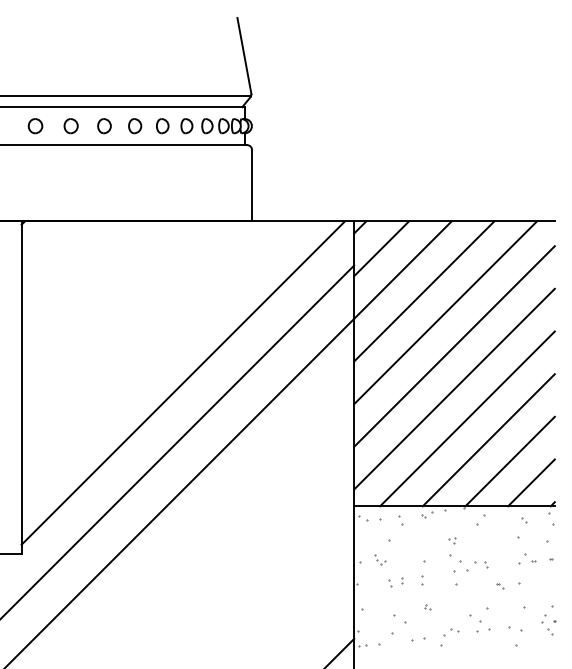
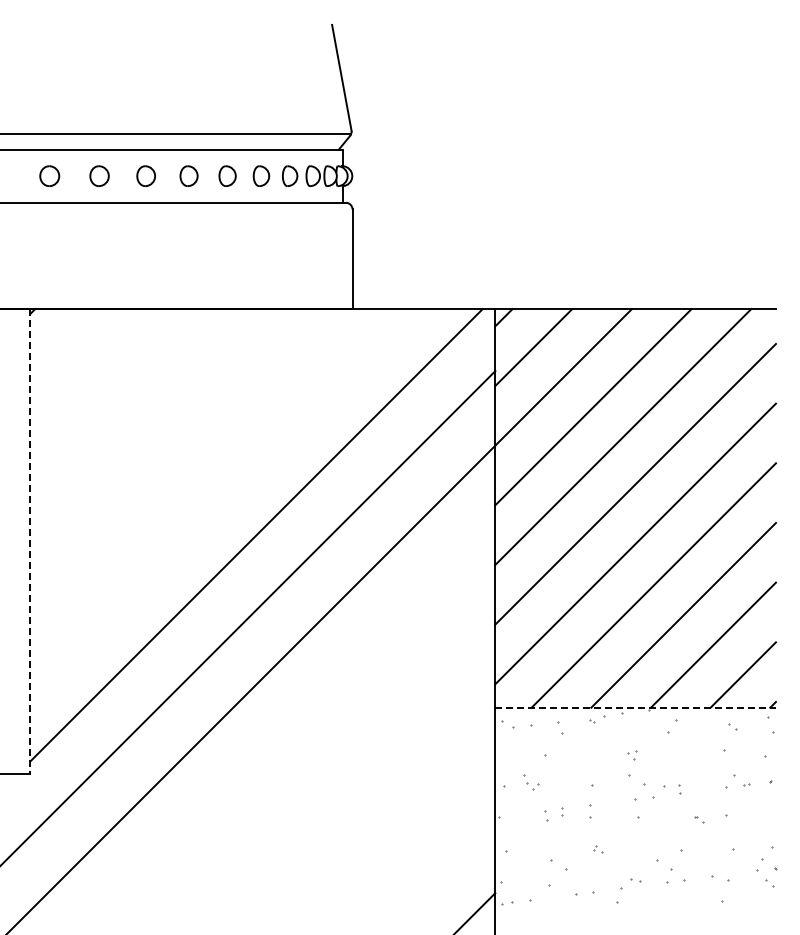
line: (21, 387) -> (30, 541), solid -> dashed
line: (455, 506) -> (636, 707), solid -> dashed

